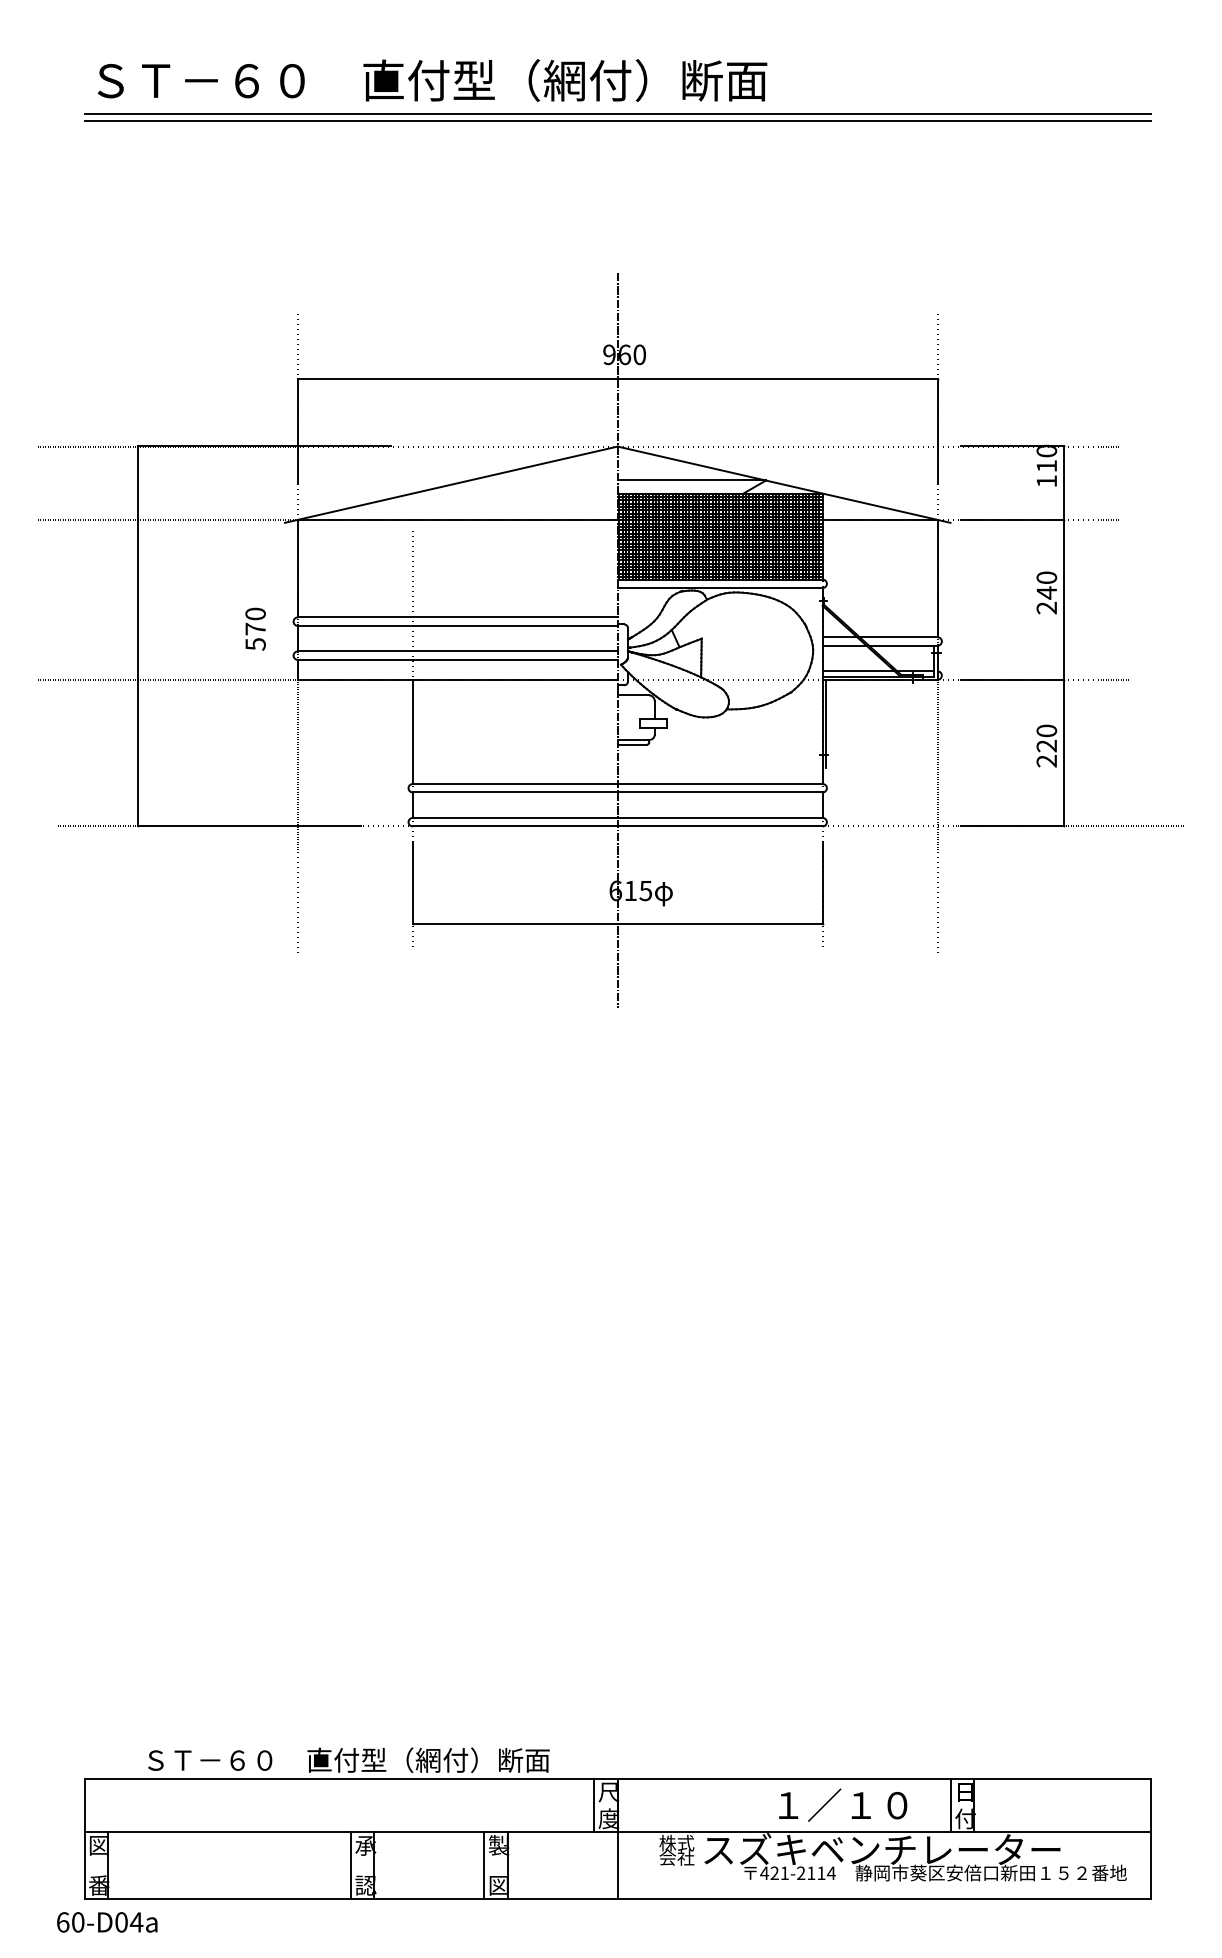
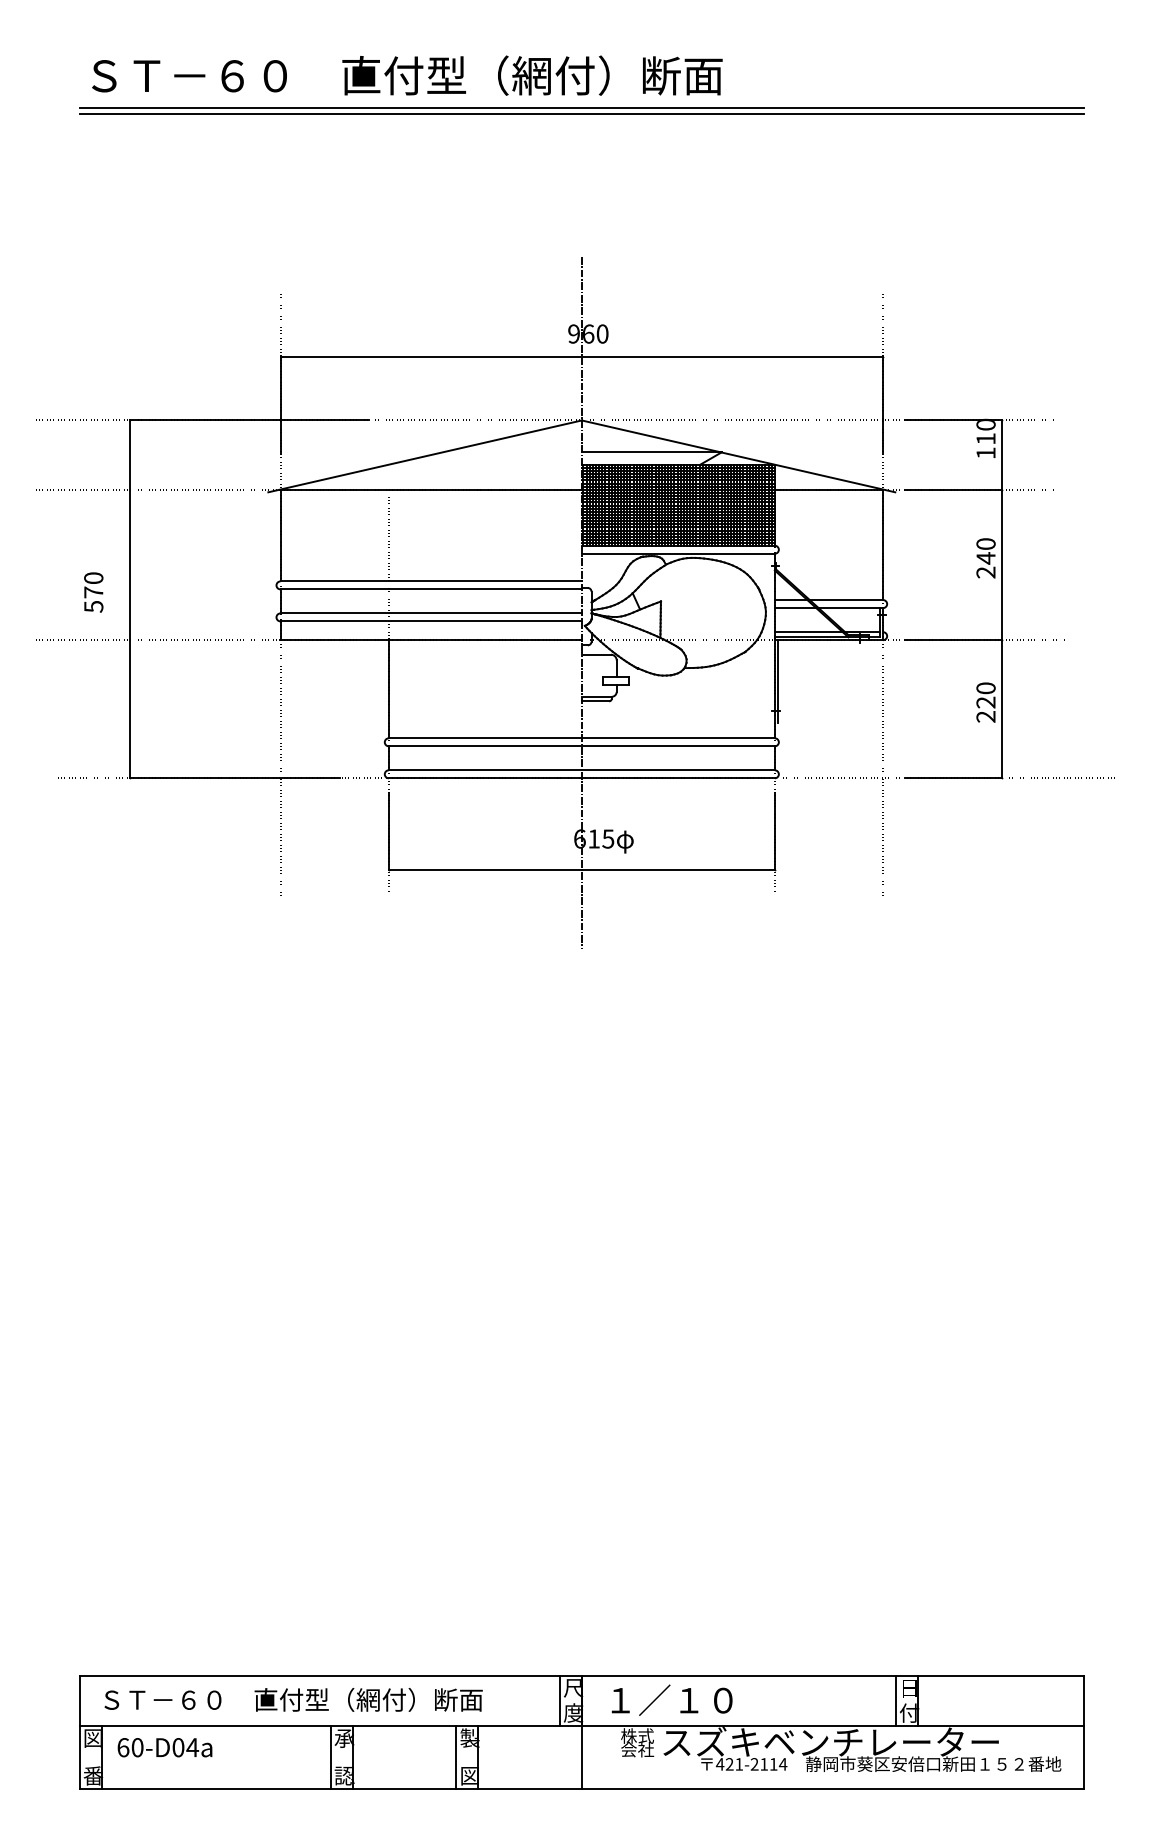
text: (255, 629) -> (93, 592), moved
text: (348, 1759) -> (293, 1699), moved
text: (842, 1804) -> (671, 1699), moved
text: (106, 1922) -> (164, 1747), moved

